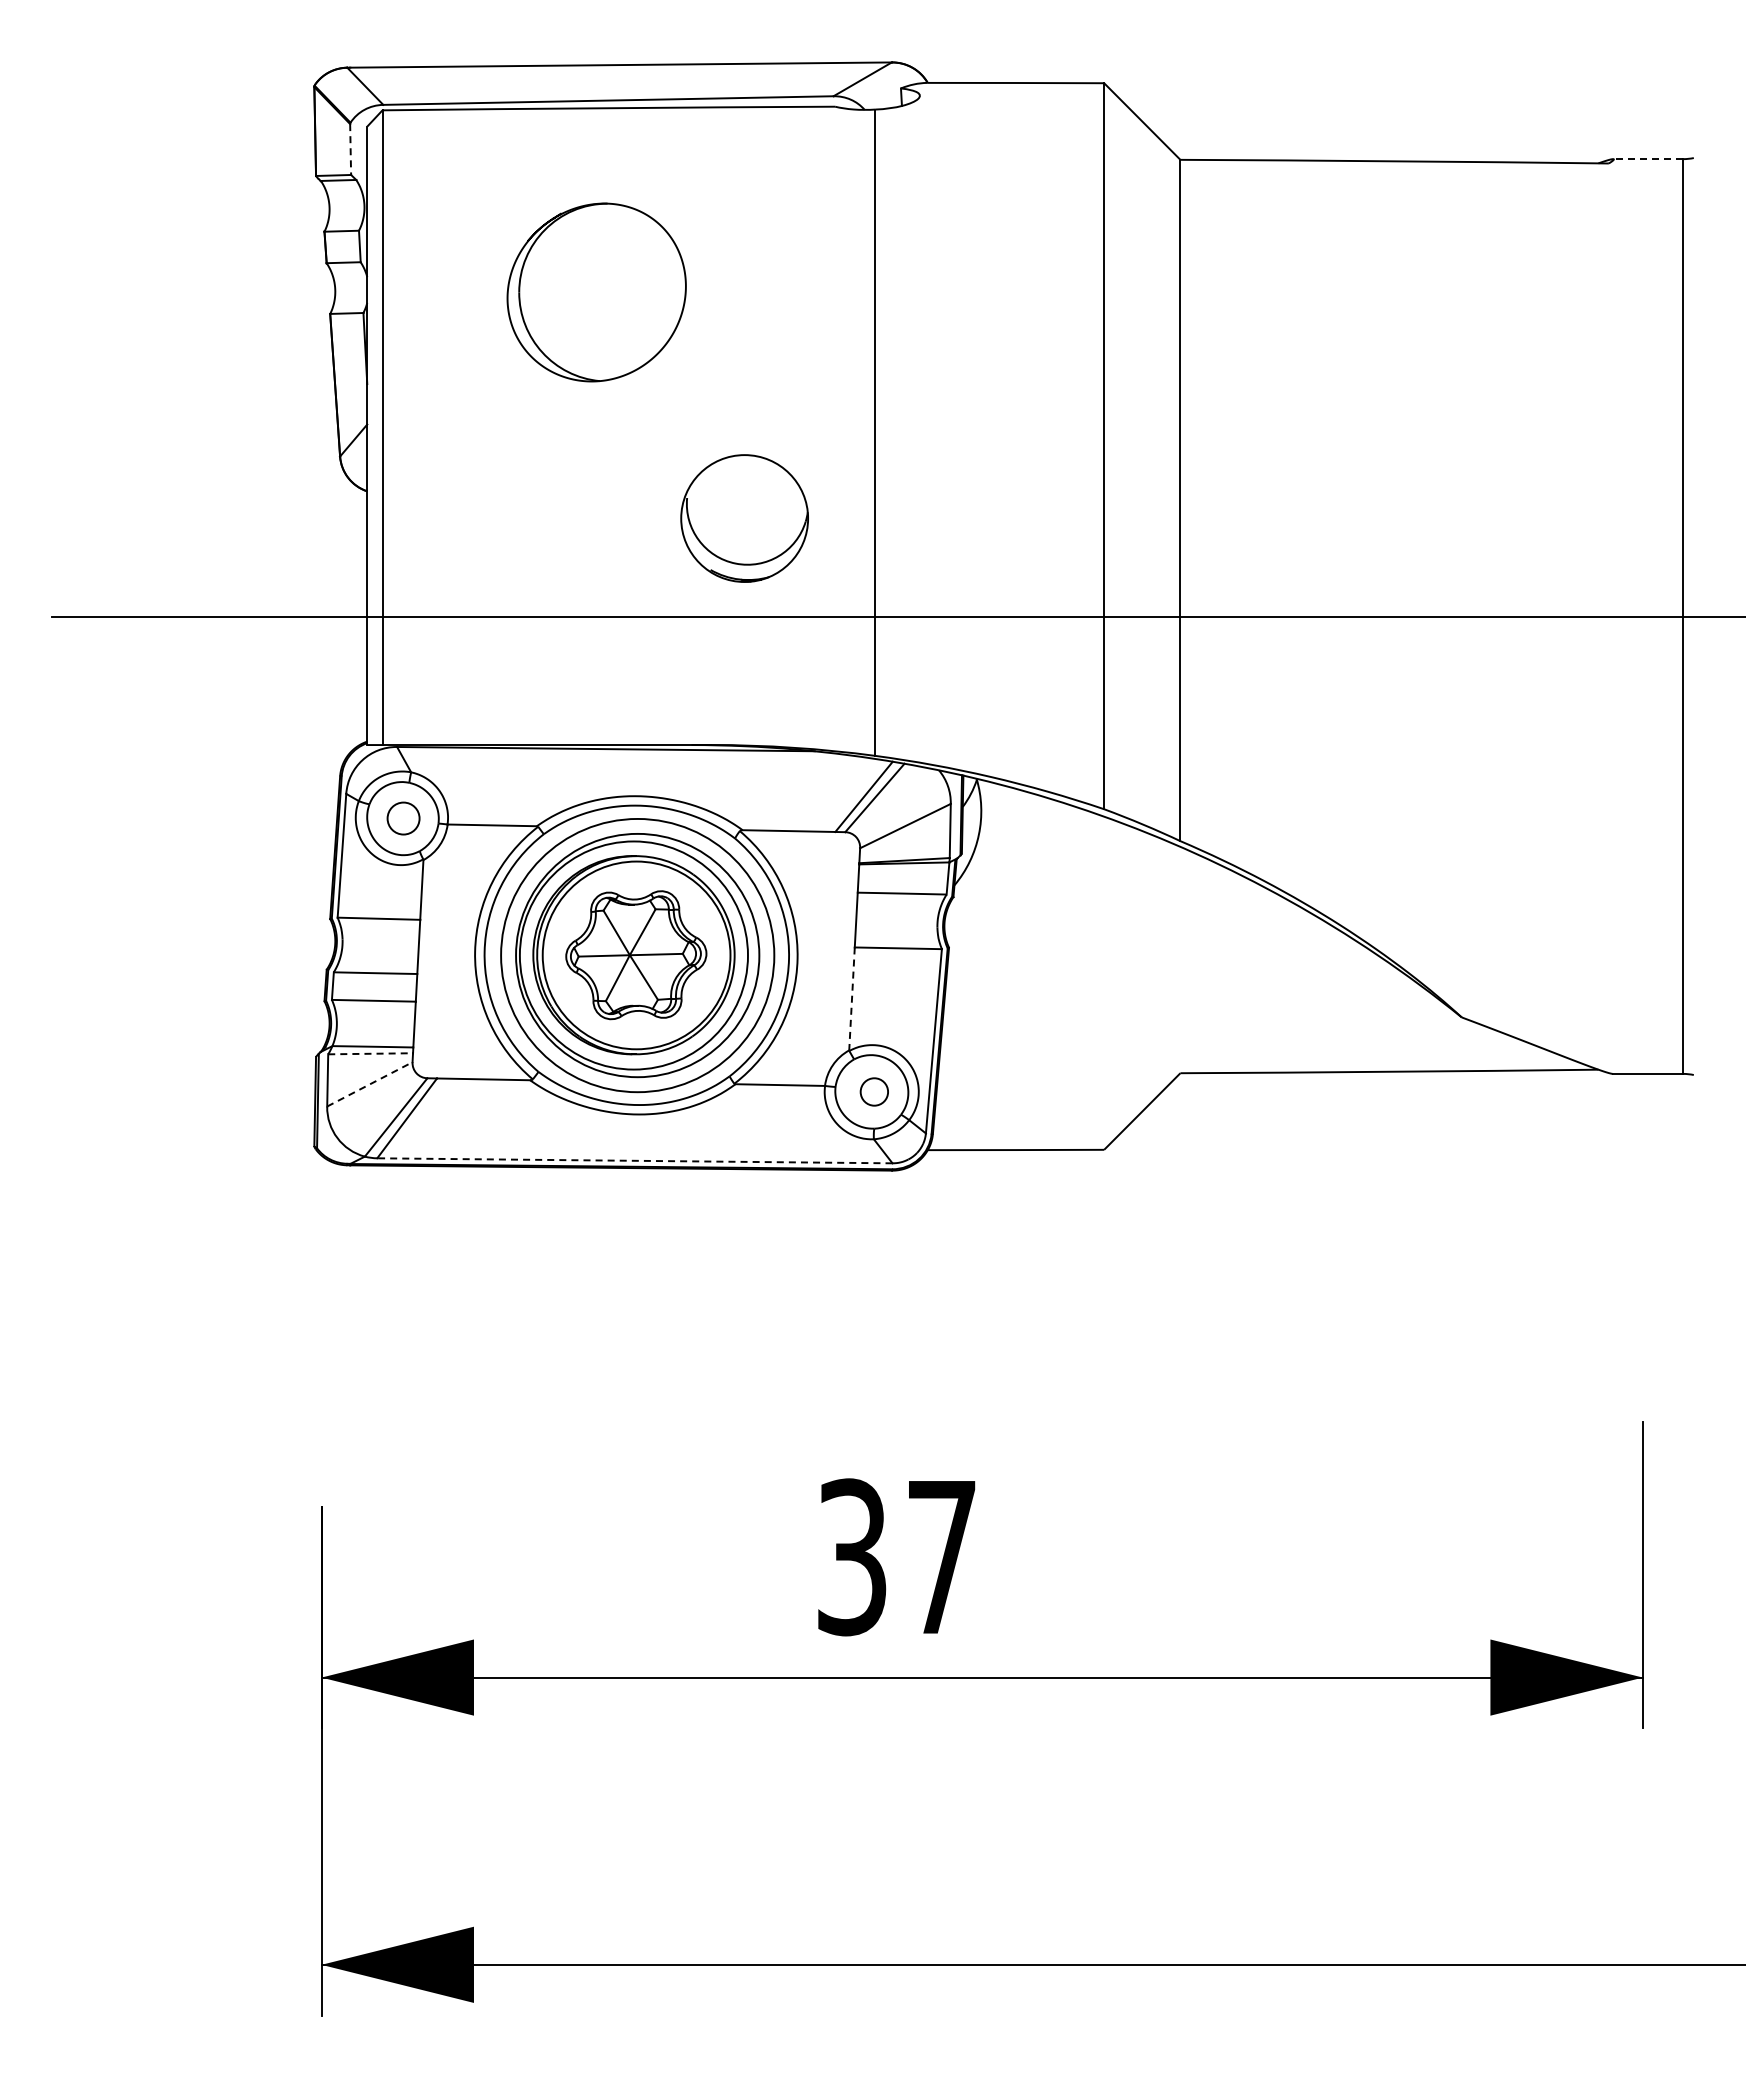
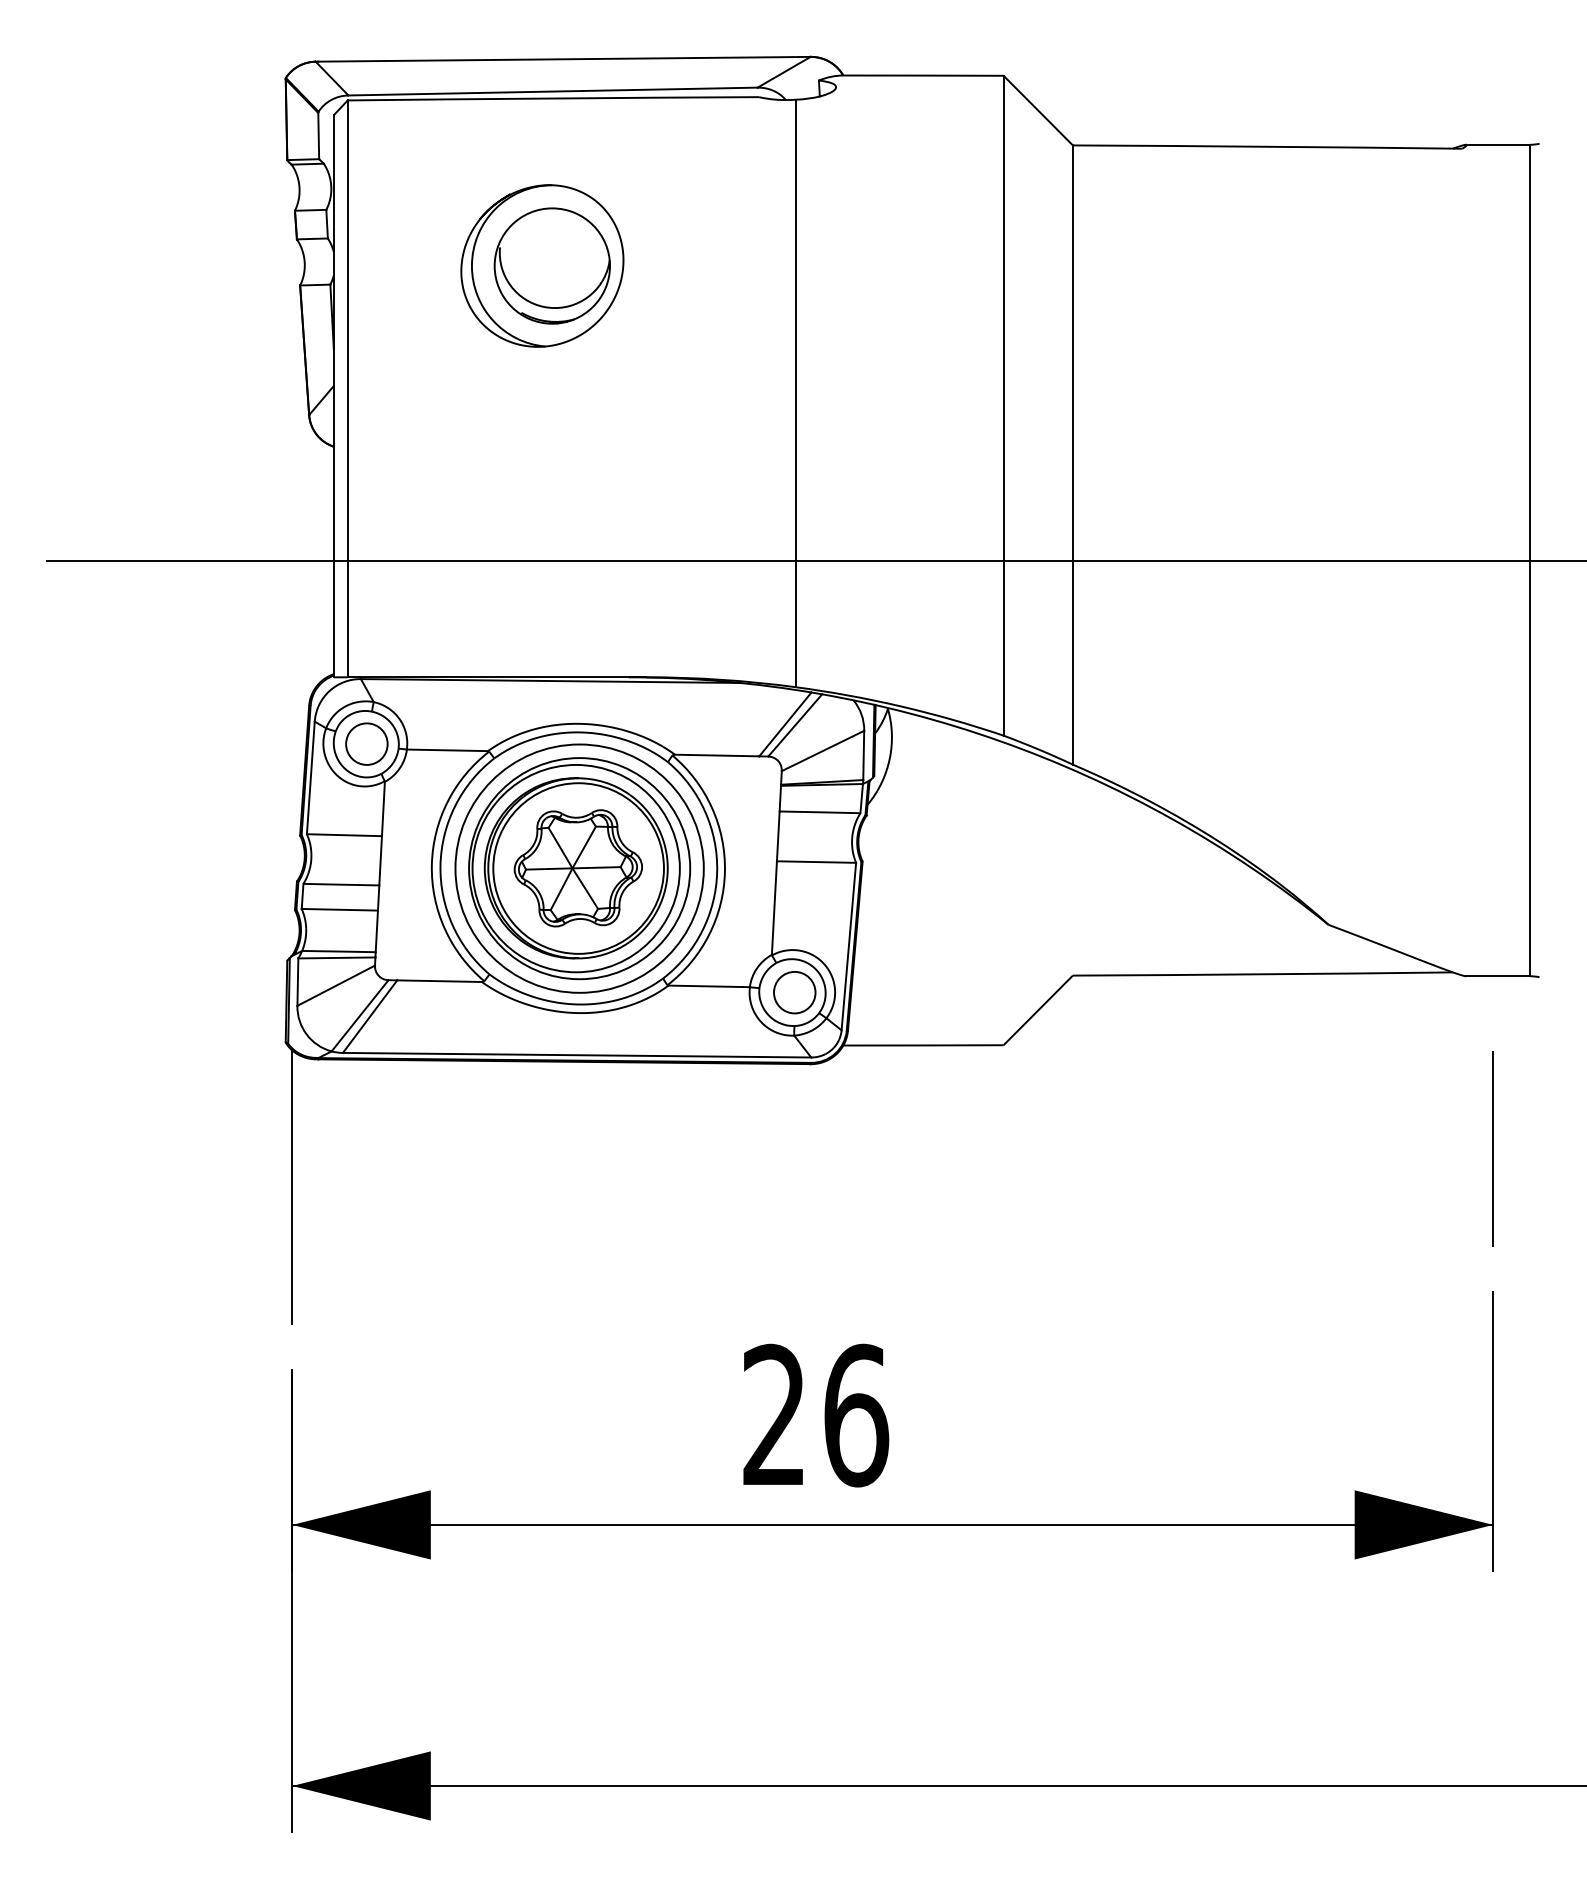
line: (350, 150) -> (318, 136), dashed -> solid
line: (1647, 159) -> (1497, 145), dashed -> solid
part: (744, 518) -> (552, 266), moved
circle: (403, 818) -> (366, 744), size x1.43
line: (852, 998) -> (774, 907), dashed -> solid
line: (371, 1053) -> (337, 957), dashed -> solid
line: (370, 1084) -> (336, 985), dashed -> solid
circle: (874, 1091) -> (794, 992), size x1.67
line: (634, 1160) -> (576, 1054), dashed -> solid
line: (1642, 1263) -> (1492, 1148), added
line: (321, 1306) -> (292, 1187), added
text: (898, 1557) -> (816, 1415), 37 -> 26

